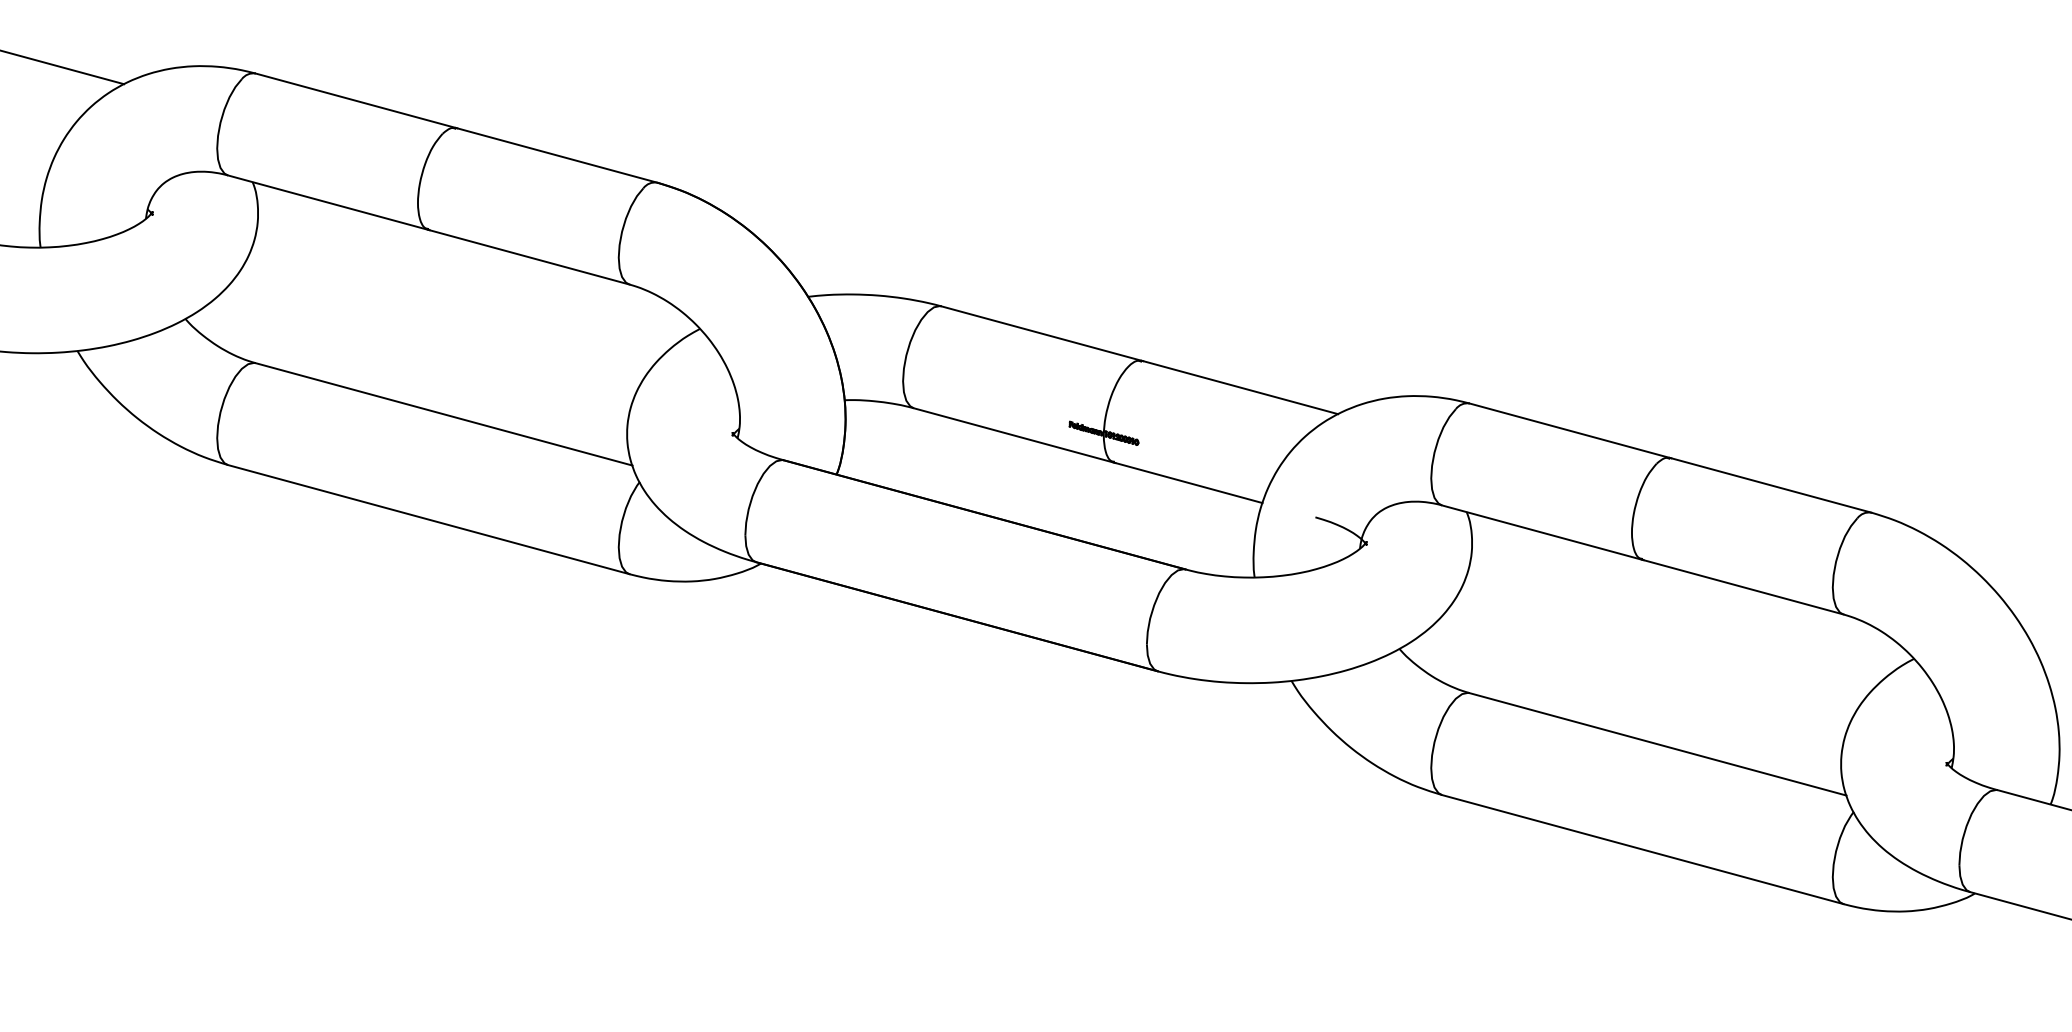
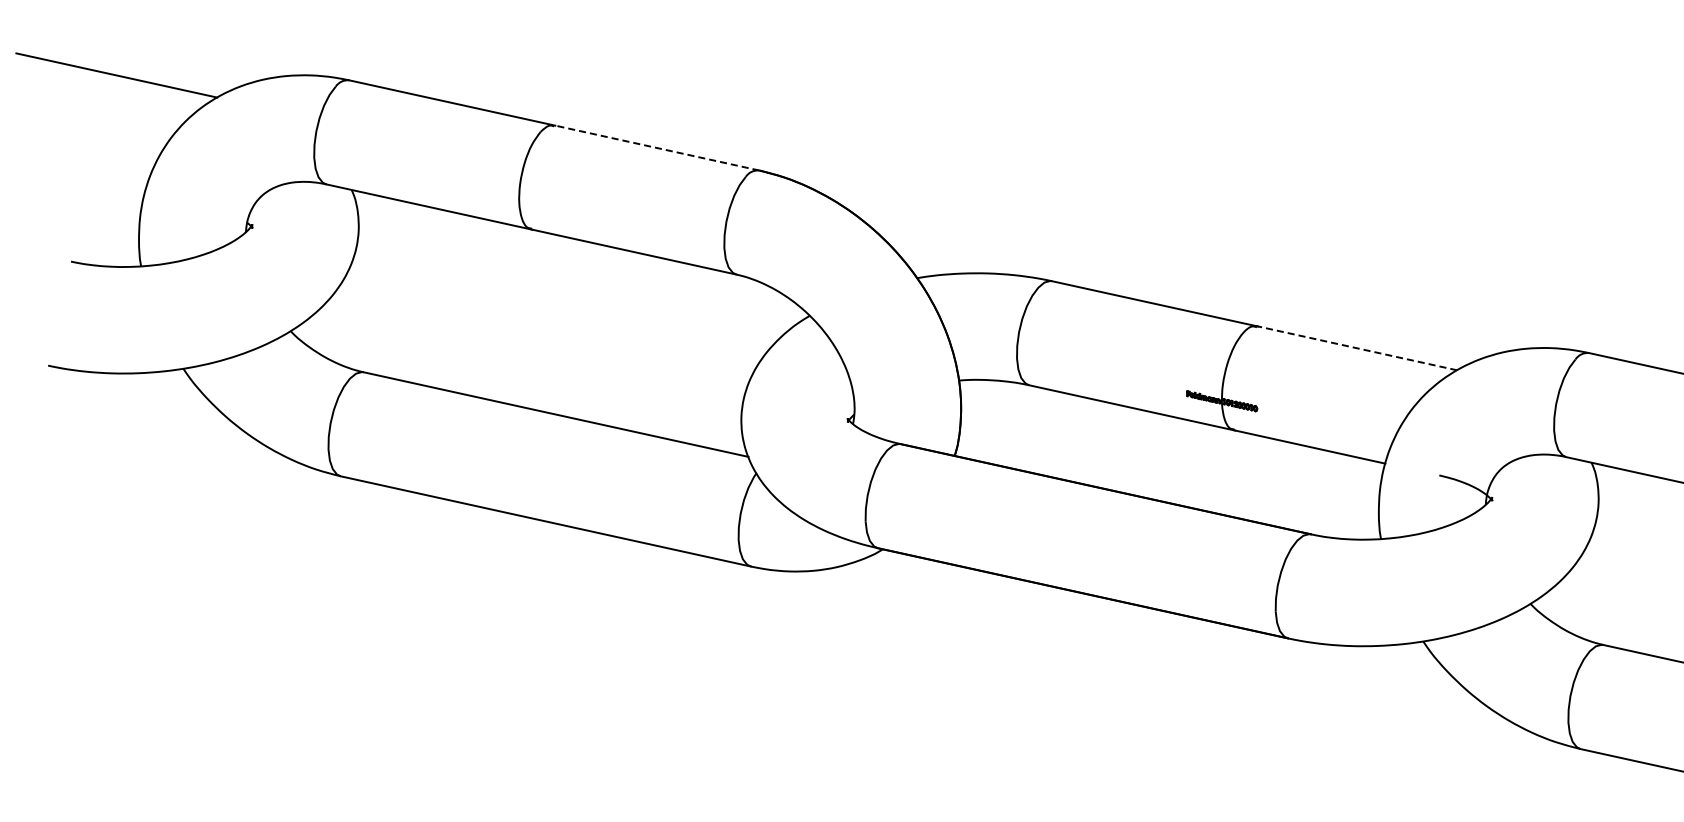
line: (555, 155) -> (655, 148), solid -> dashed
line: (1239, 387) -> (1356, 348), solid -> dashed

